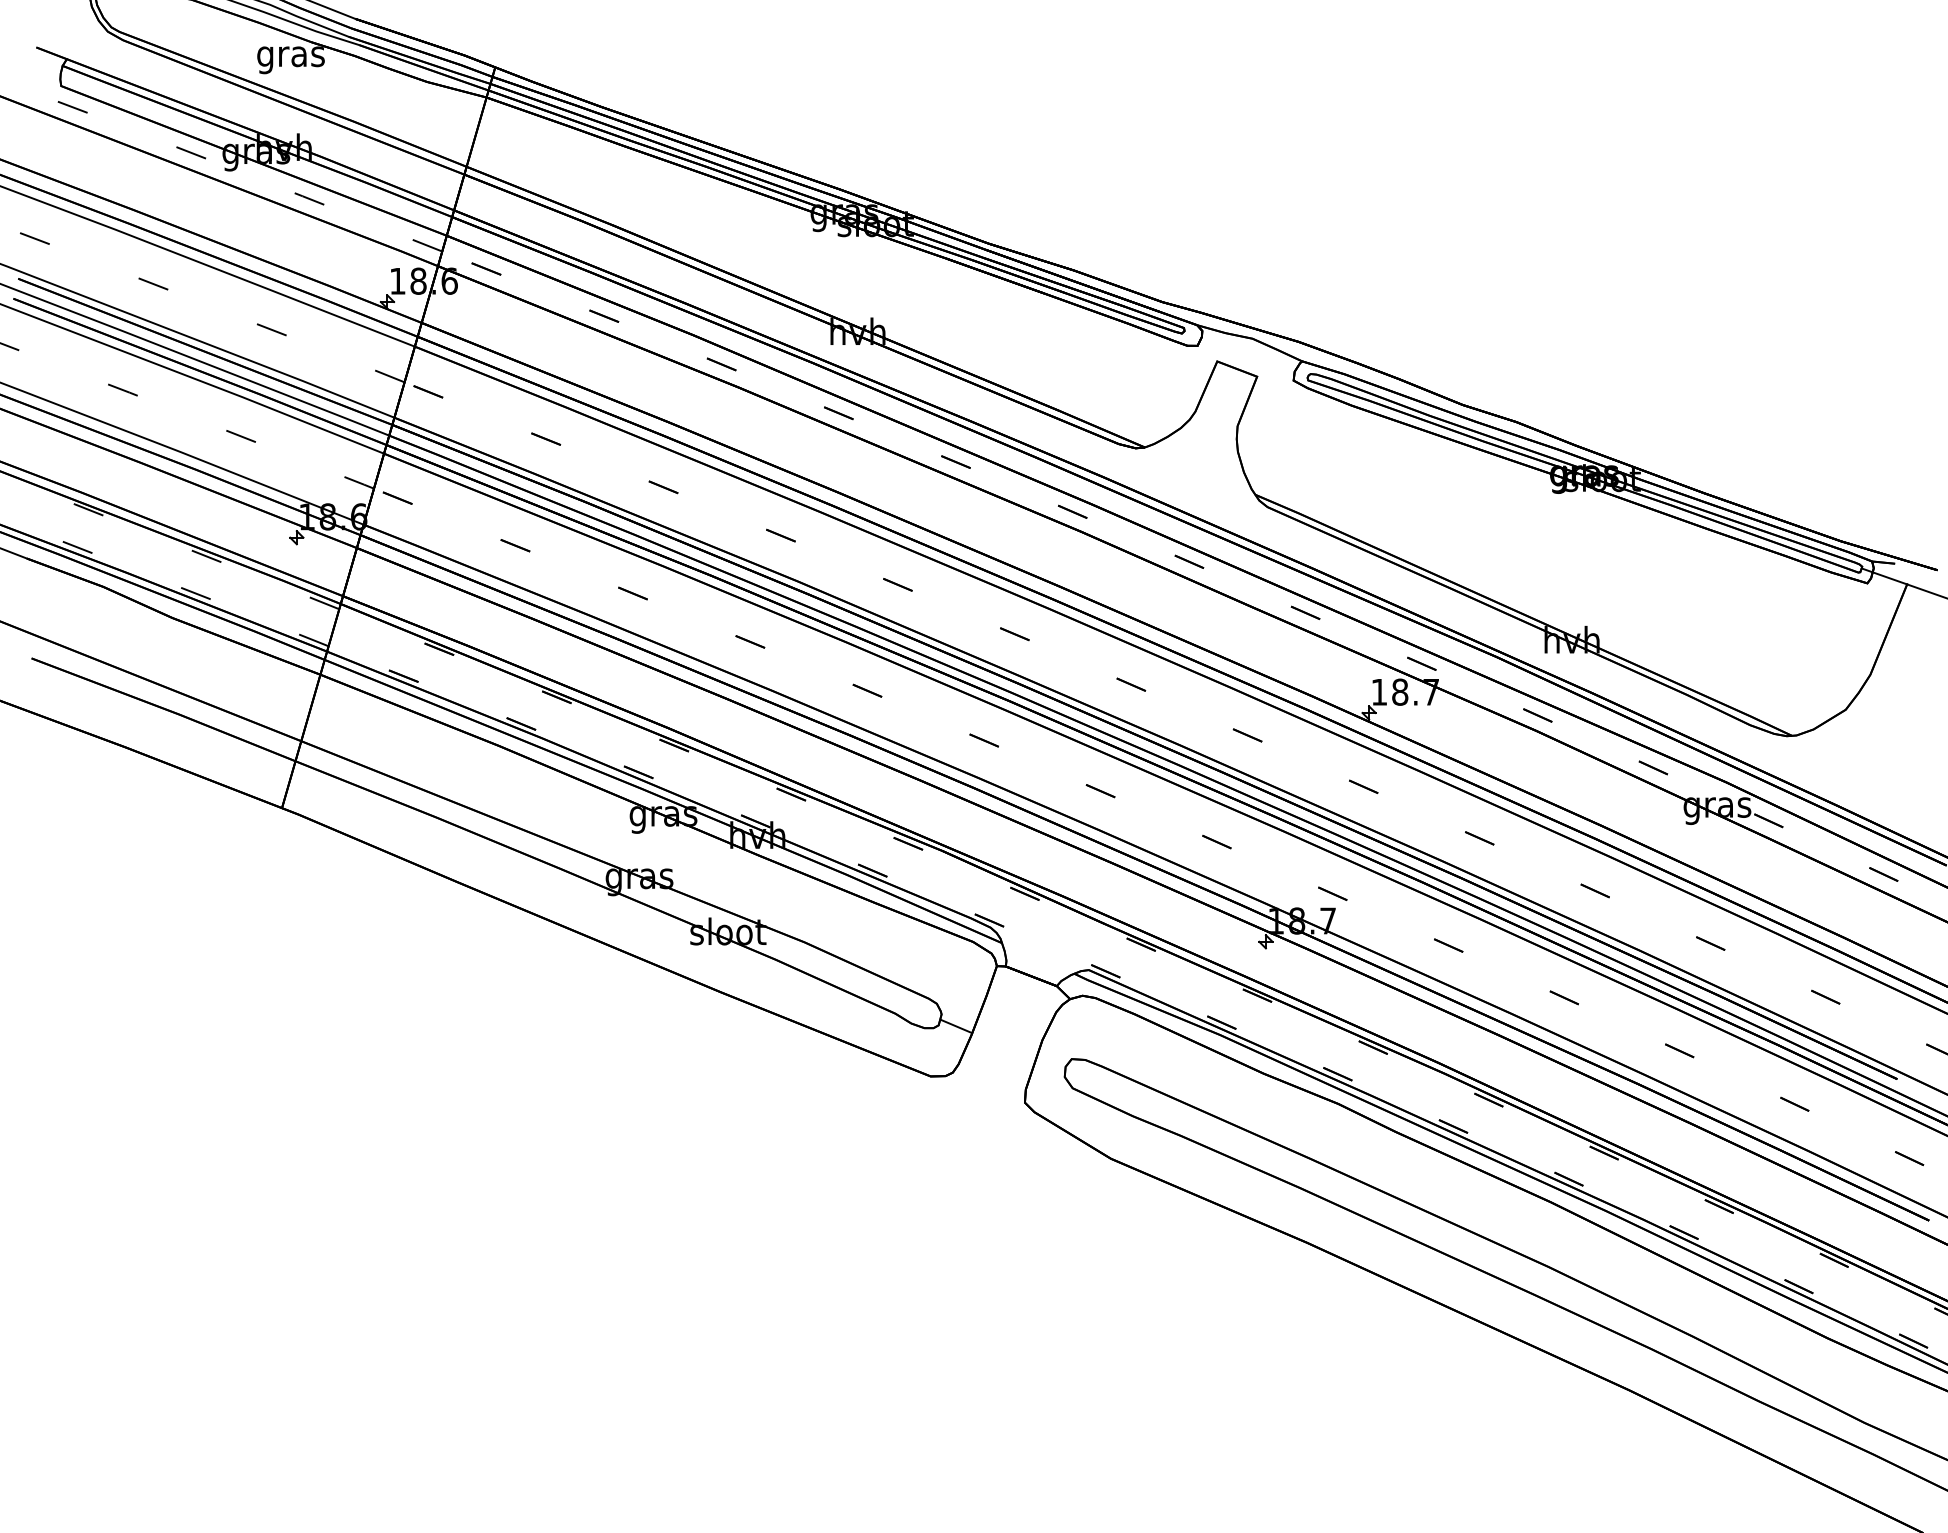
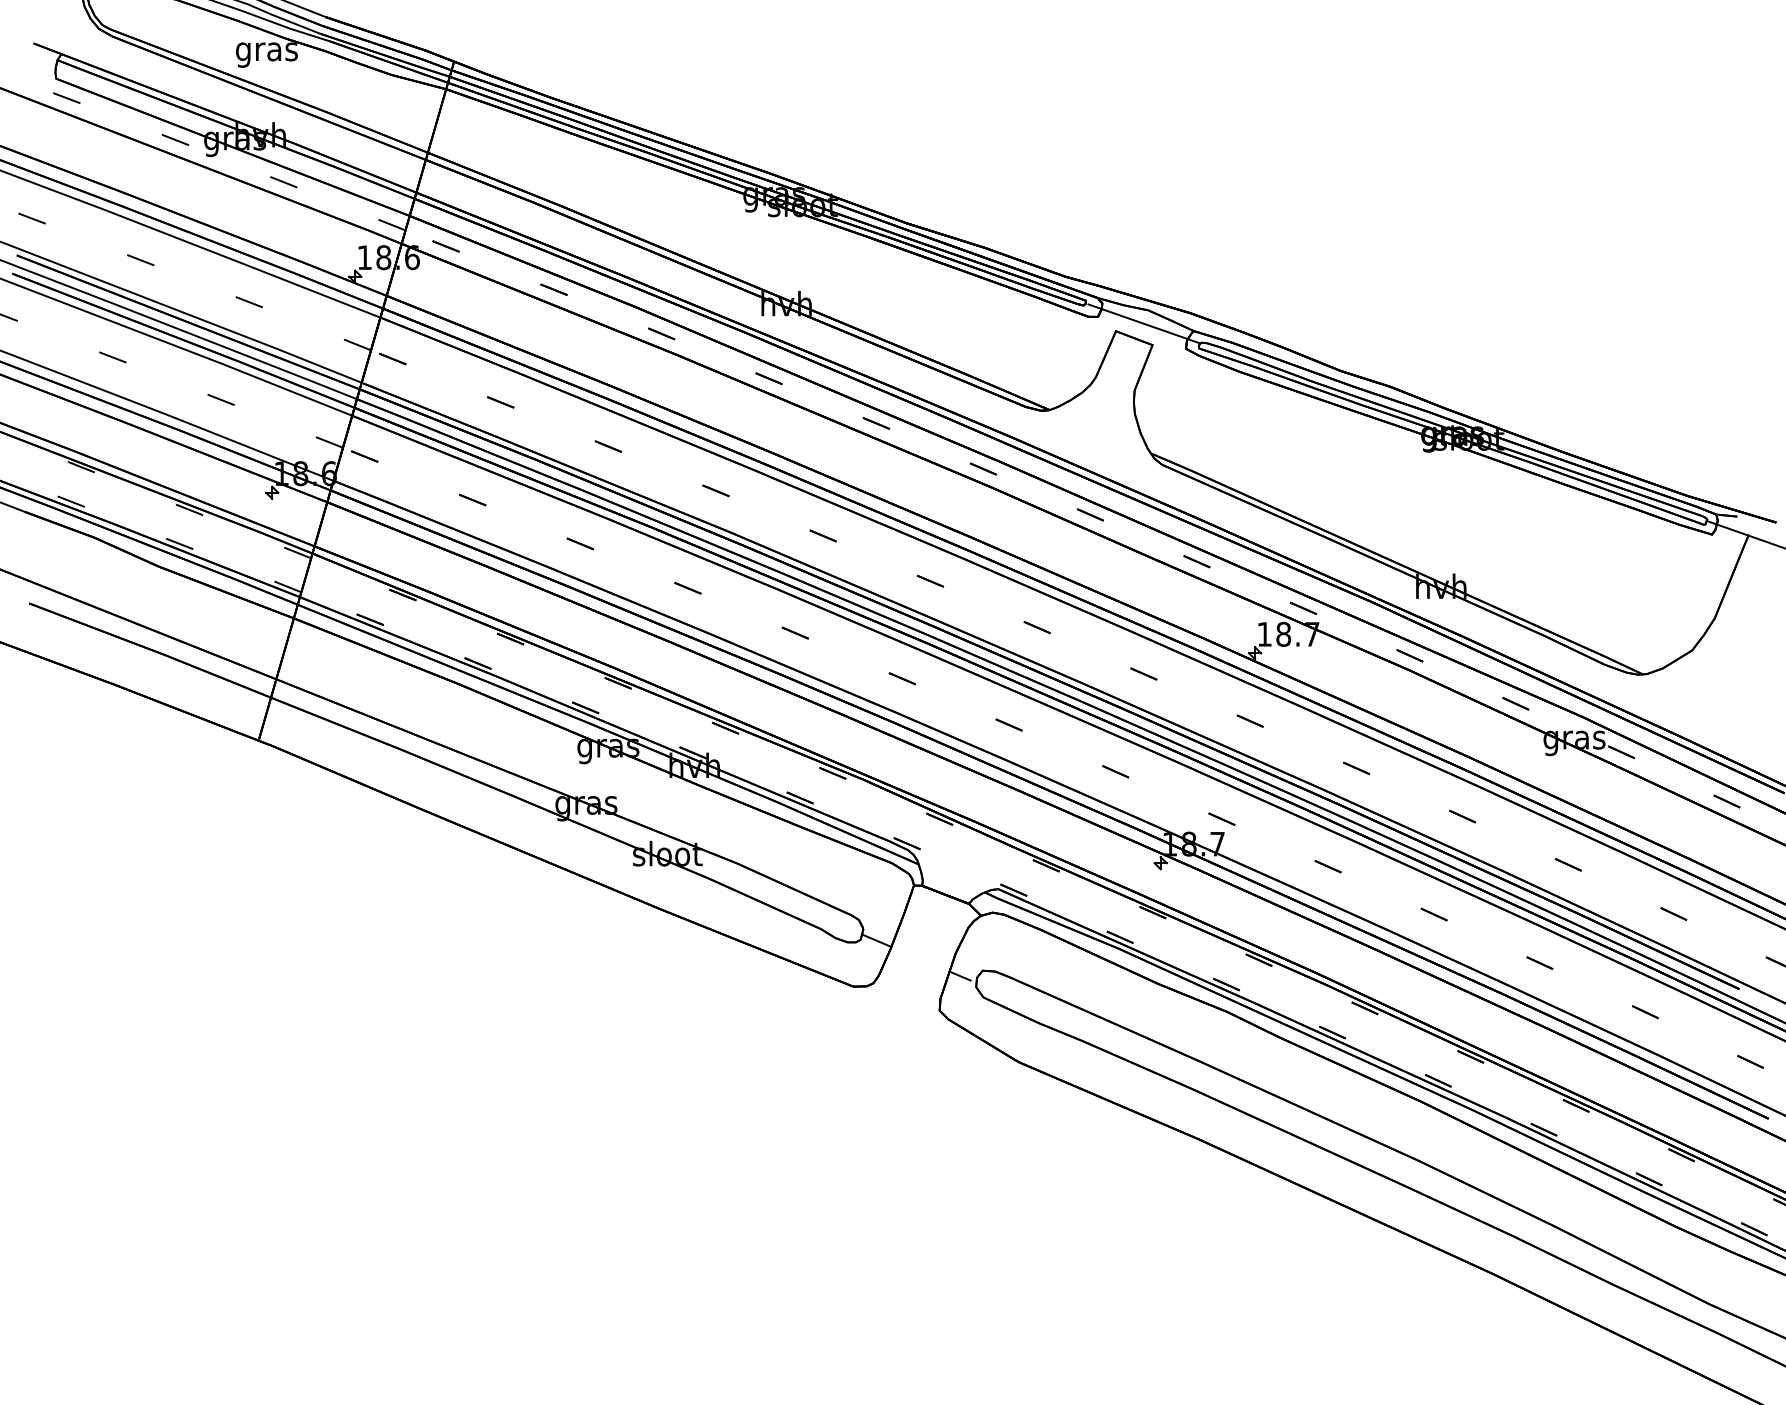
line: (1247, 353) -> (1143, 323), added
line: (1046, 1064) -> (959, 975), added

